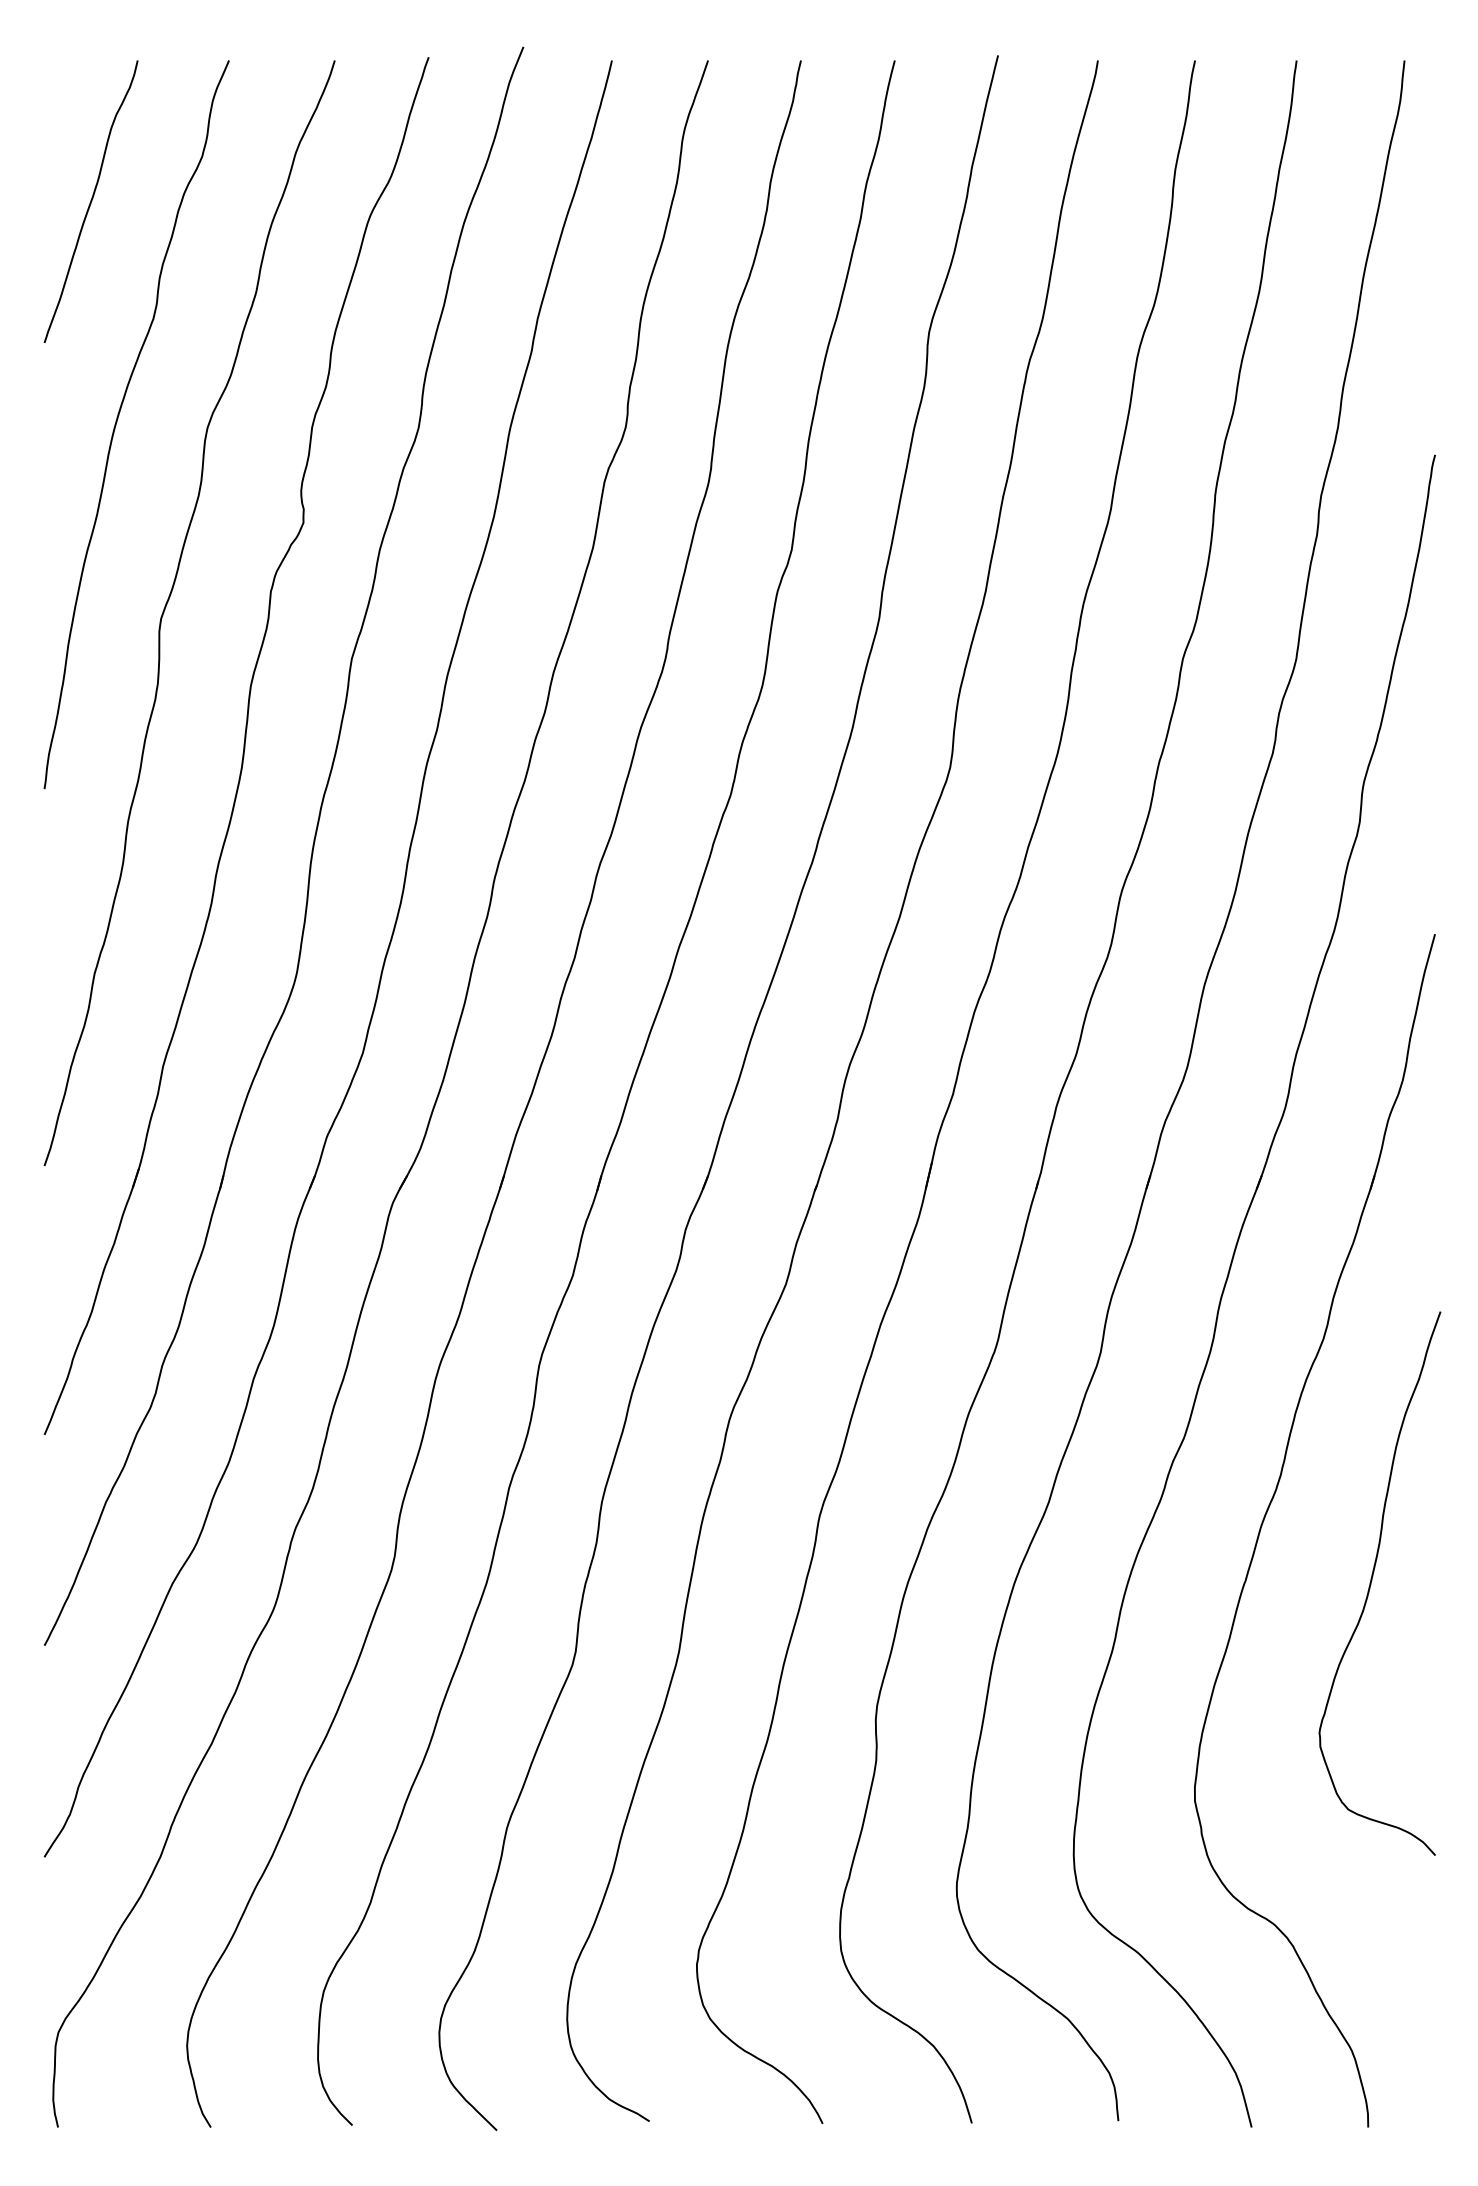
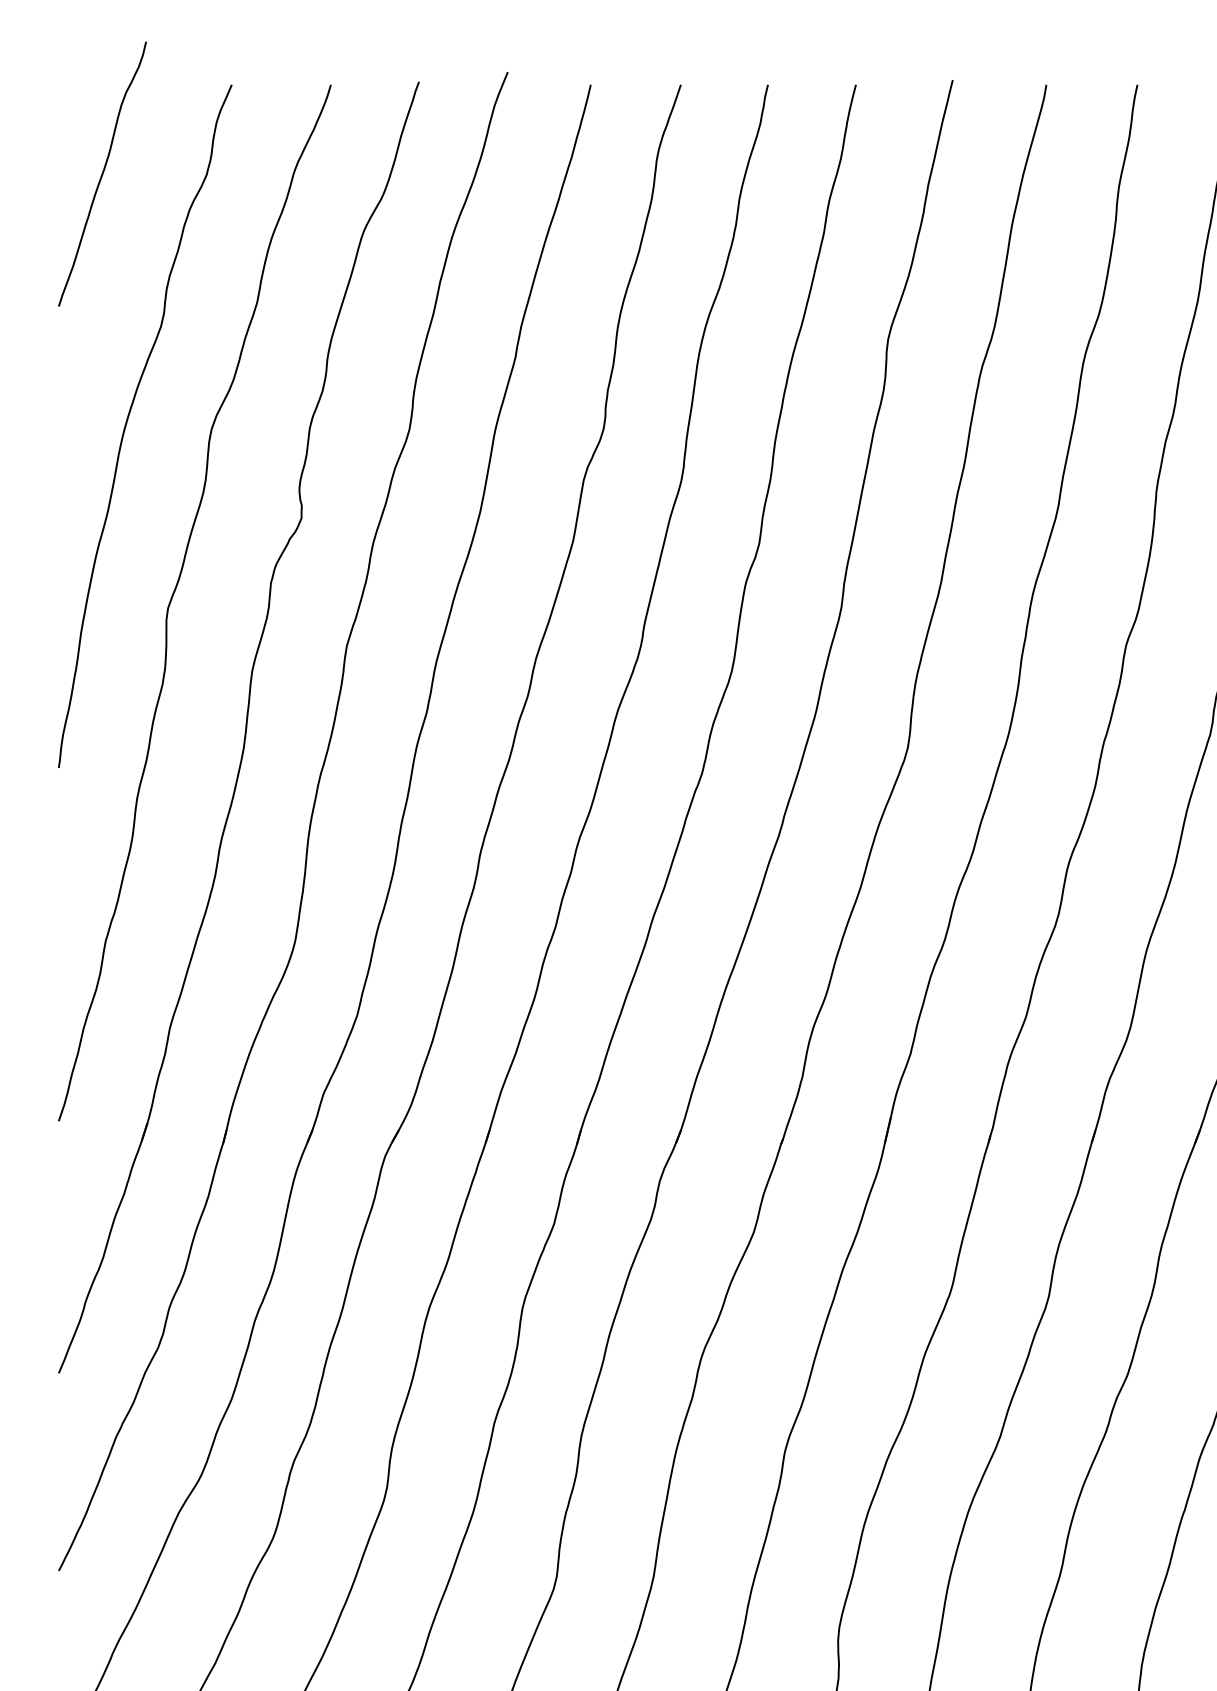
curve: (90, 201) -> (101, 173), moved

